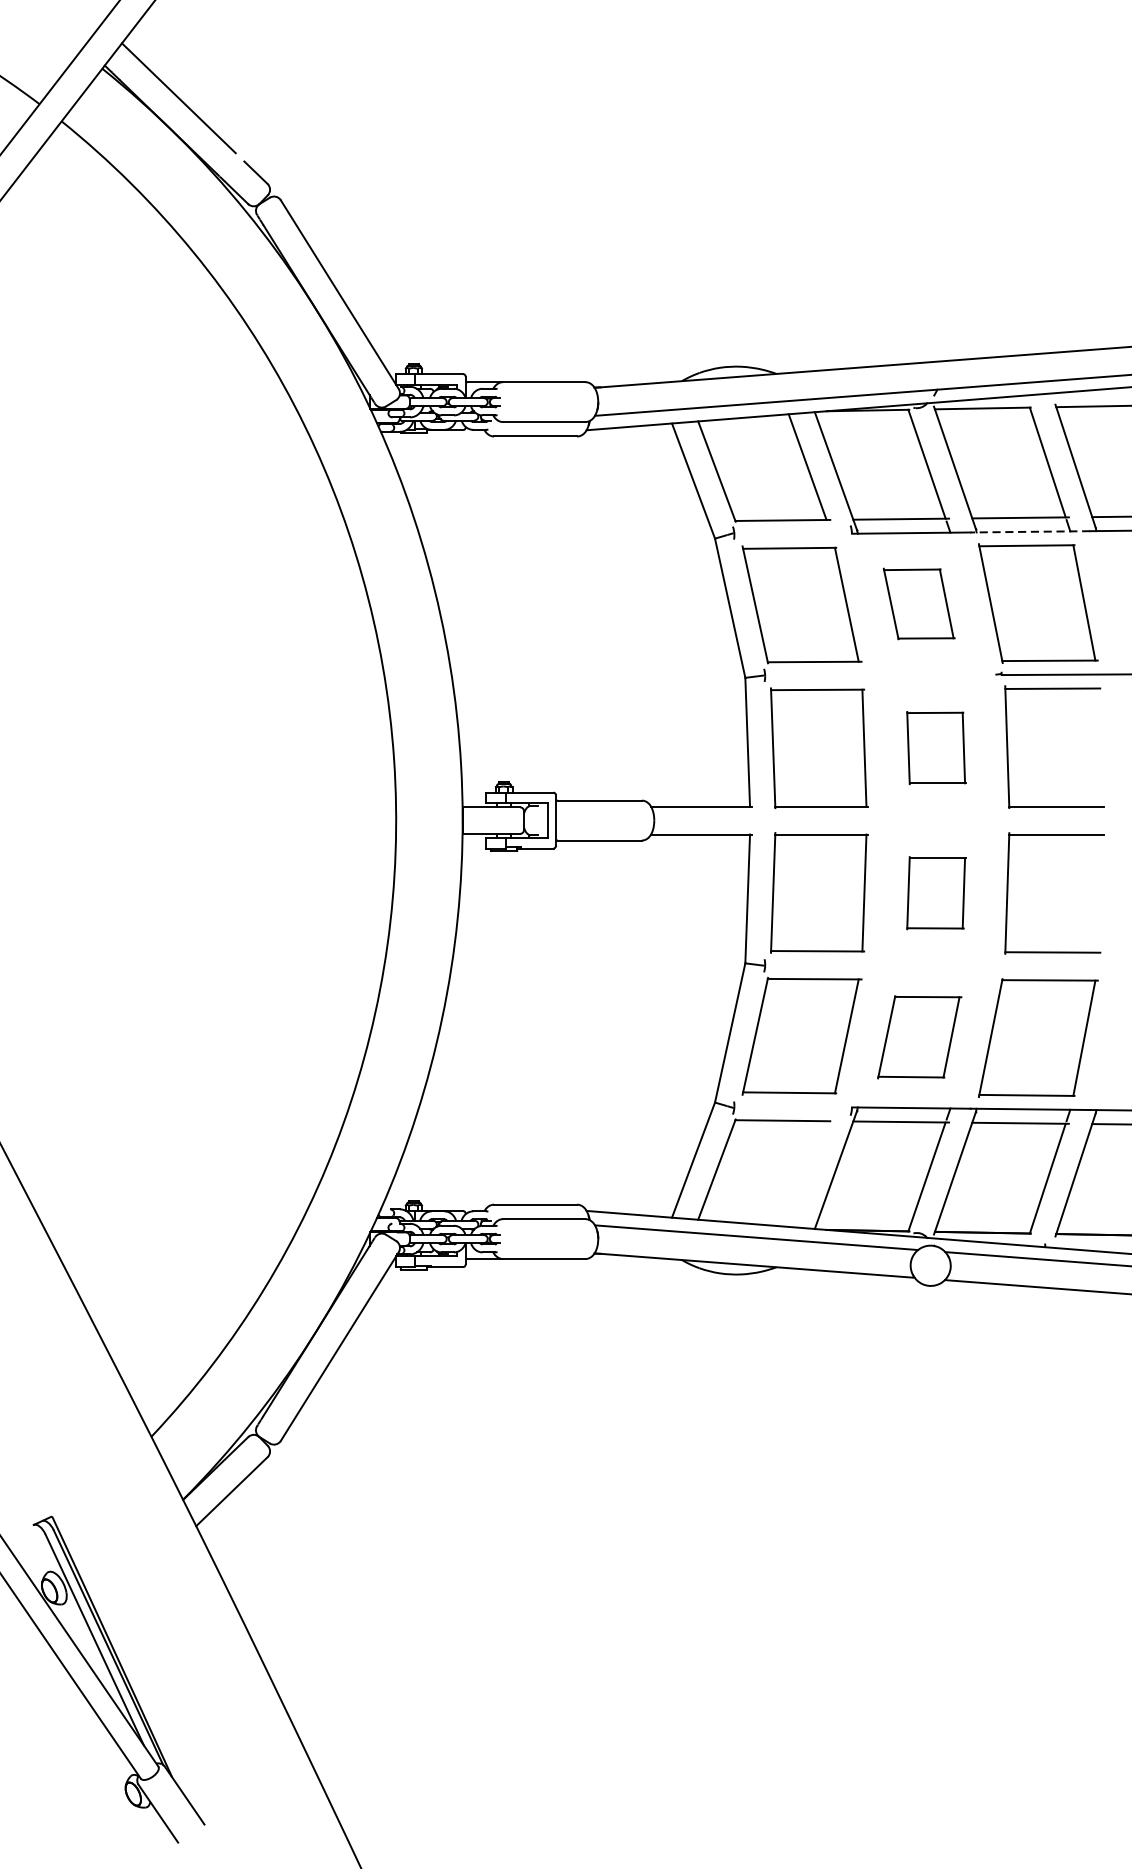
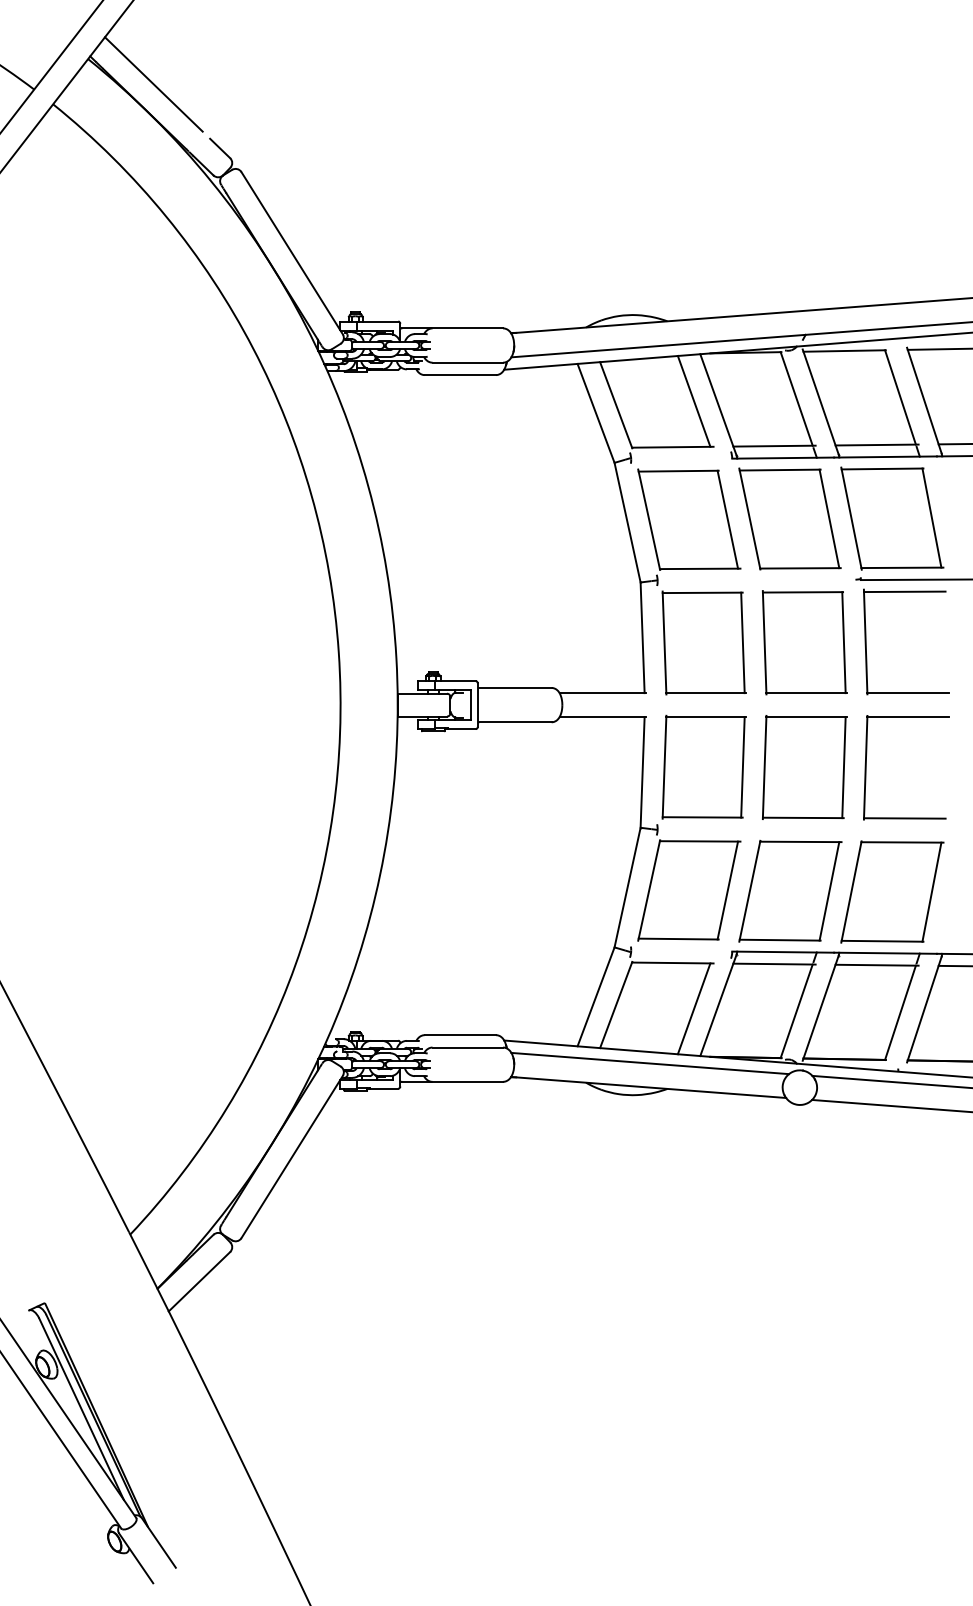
line: (1030, 532) -> (885, 457), dashed -> solid
part: (918, 603) -> (789, 518), size x1.67
part: (936, 747) -> (804, 642), size x1.67
part: (936, 893) -> (804, 767), size x1.67
part: (919, 1037) -> (790, 891), size x1.43
line: (806, 1173) -> (693, 1008), added

